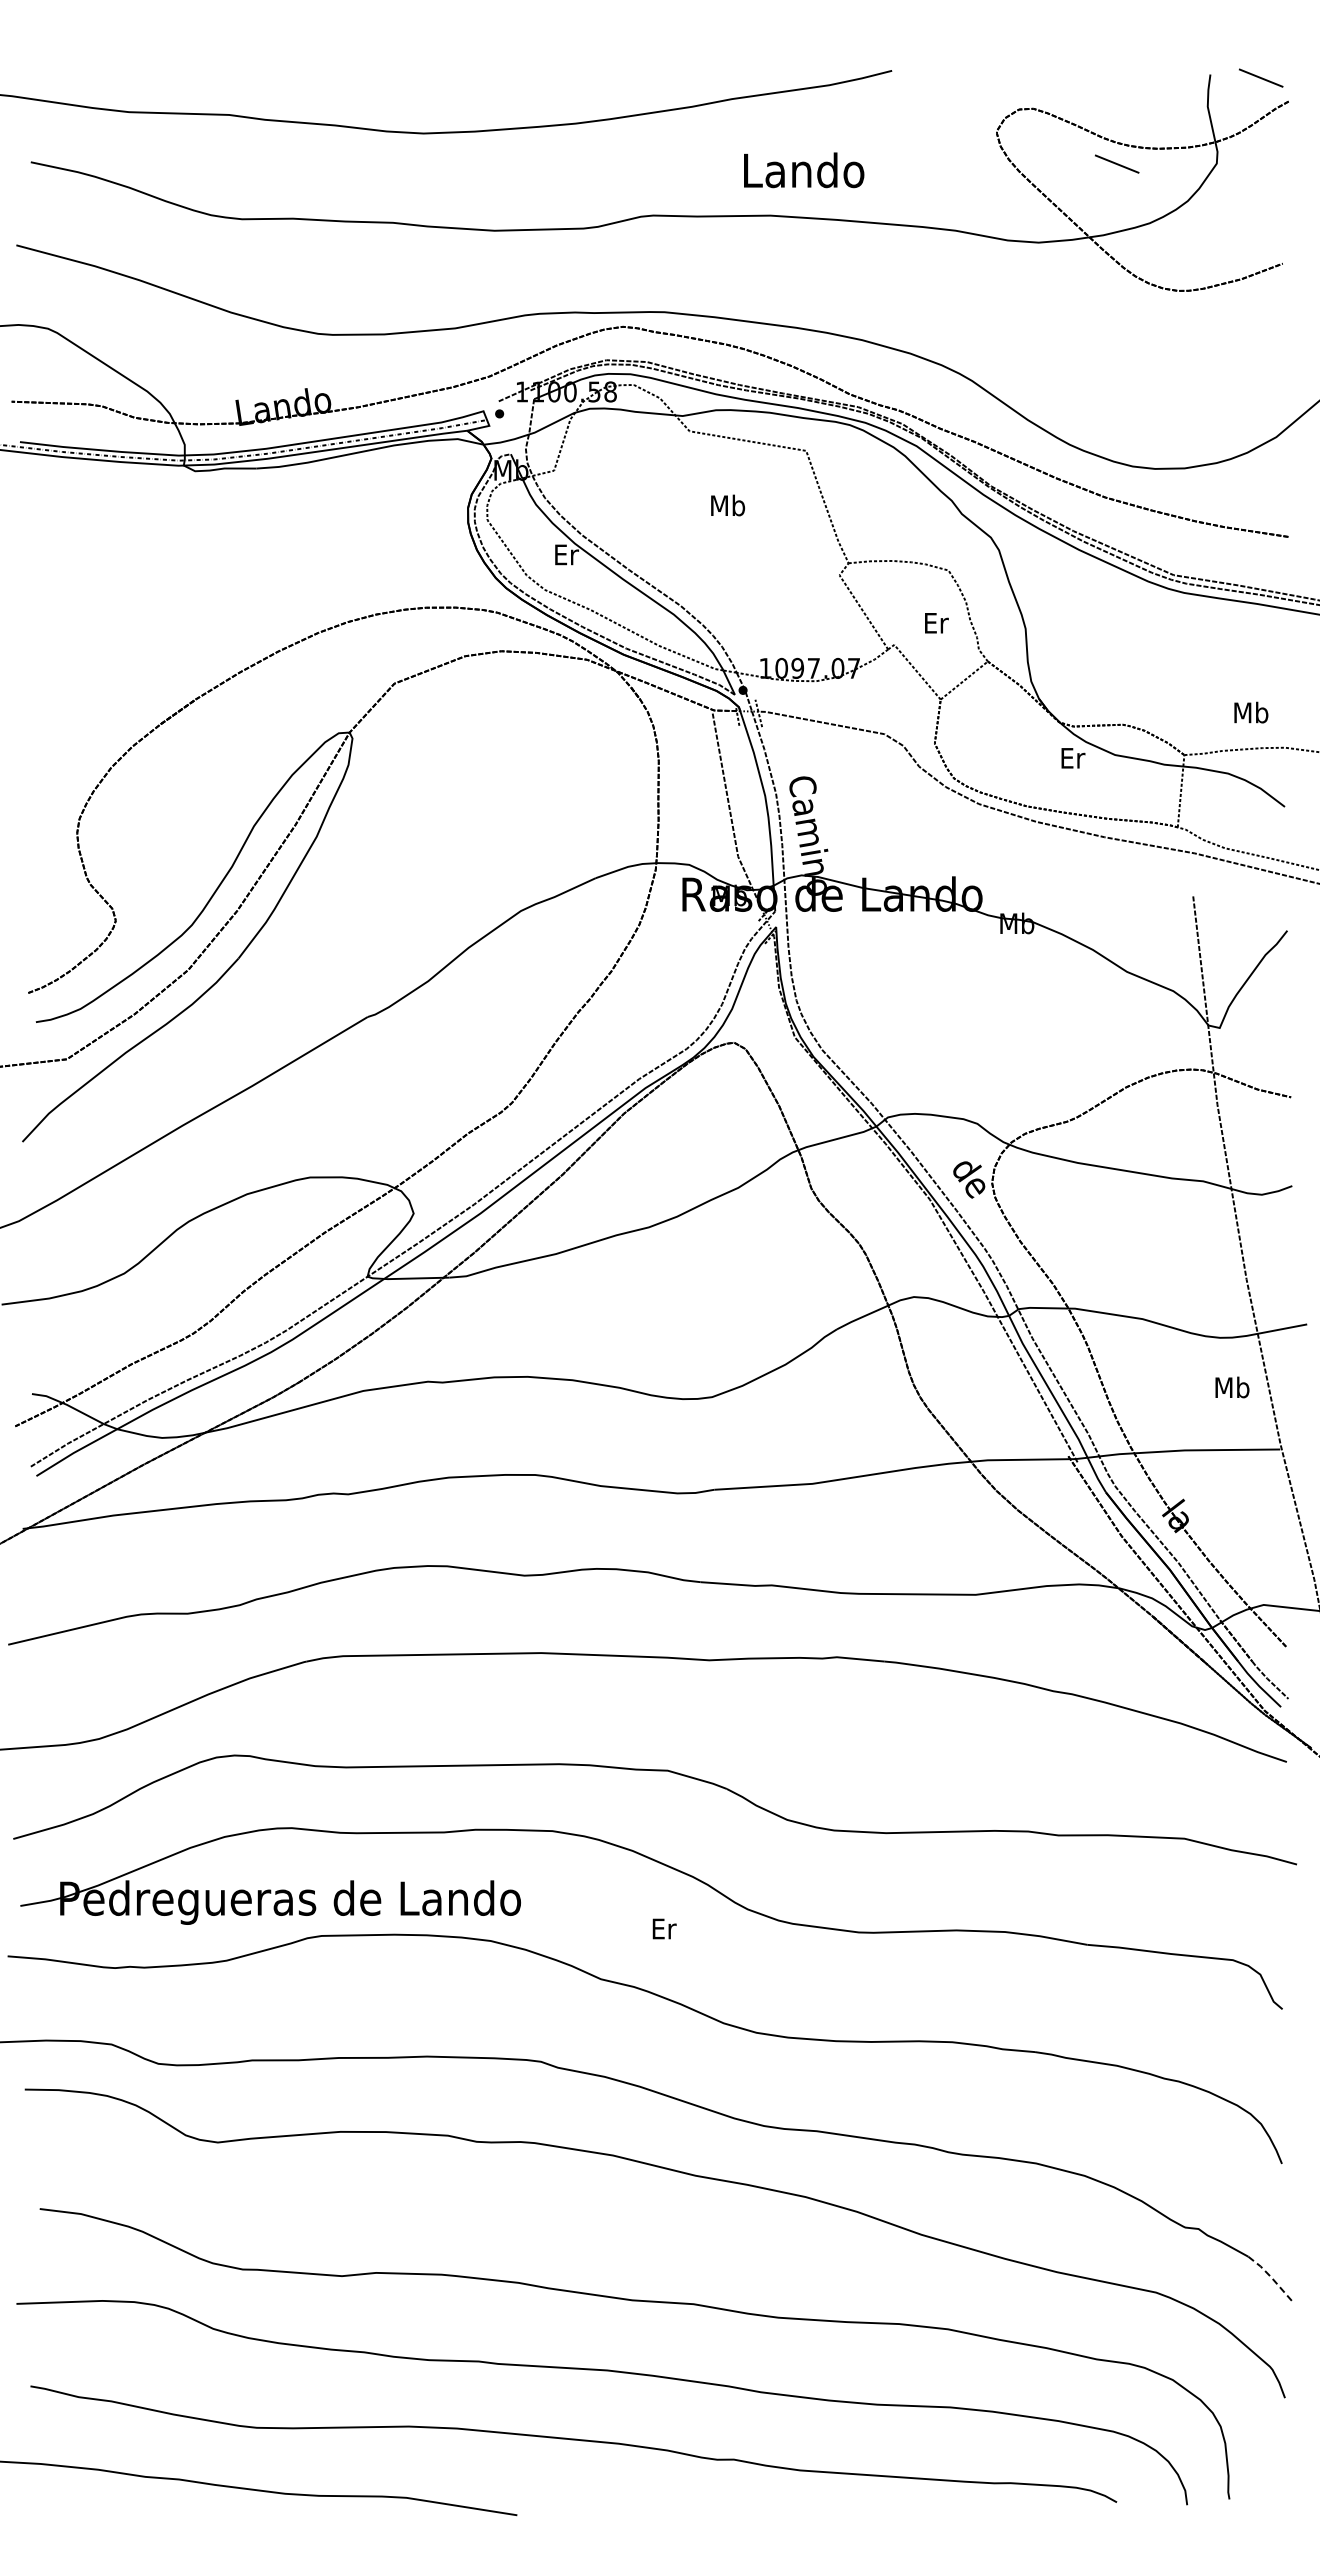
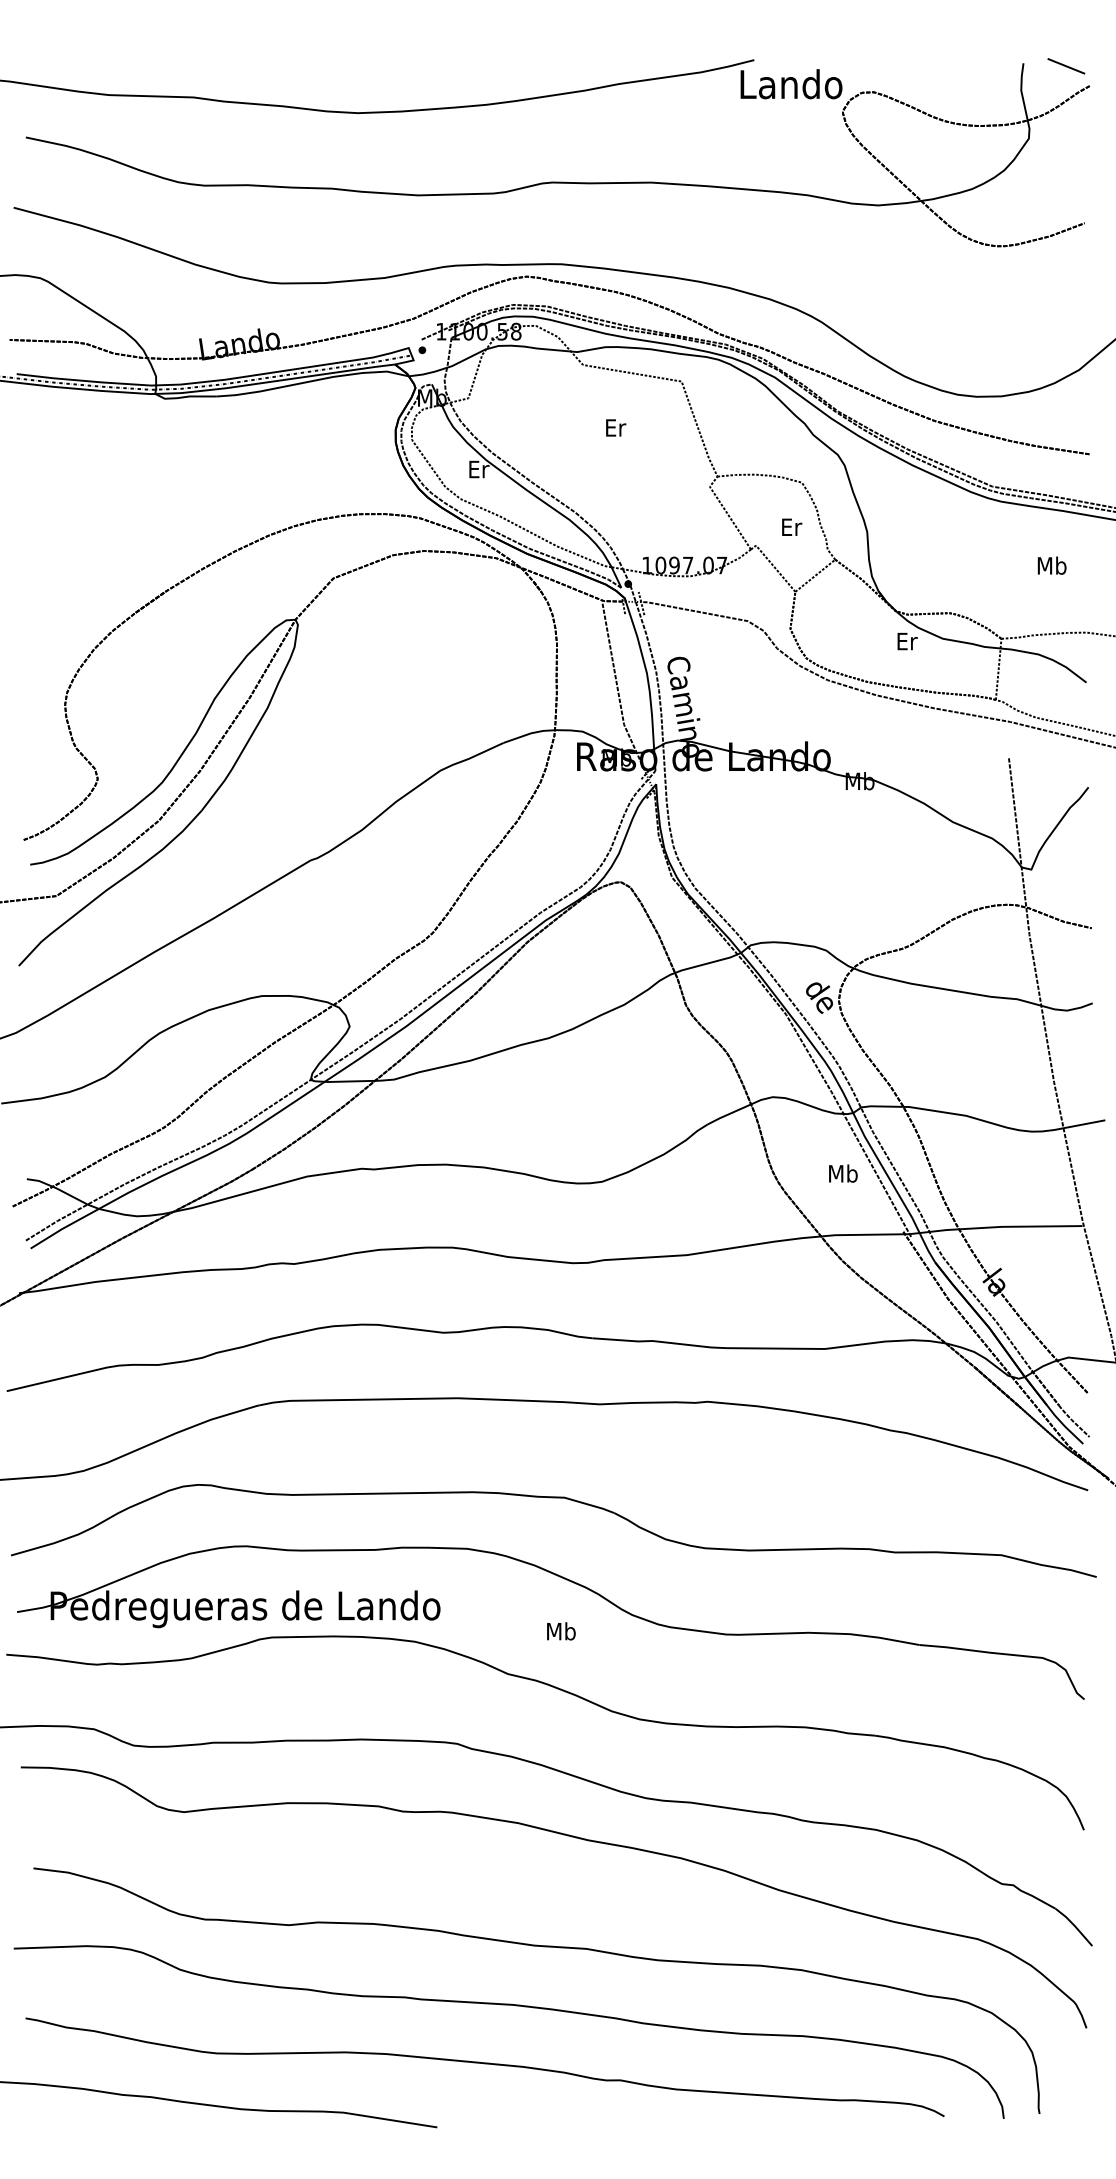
line: (1117, 163) -> (944, 138), removed
text: (804, 170) -> (791, 84), moved
text: (728, 505) -> (615, 427), Mb -> Er
text: (1251, 712) -> (1052, 565), moved
text: (1232, 1387) -> (843, 1173), moved
text: (663, 1928) -> (560, 1631), Er -> Mb
line: (1271, 2277) -> (1075, 1926), dashed -> solid

